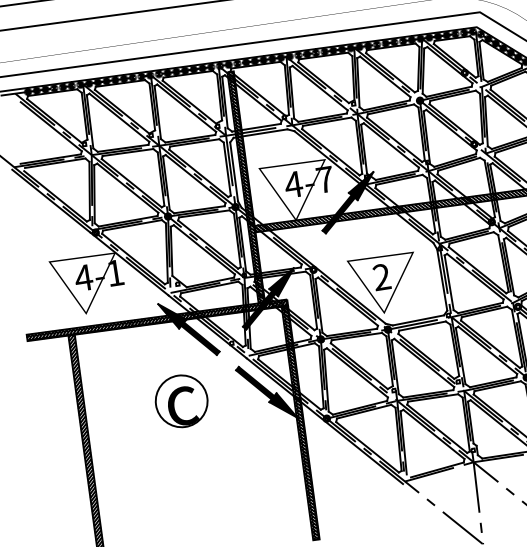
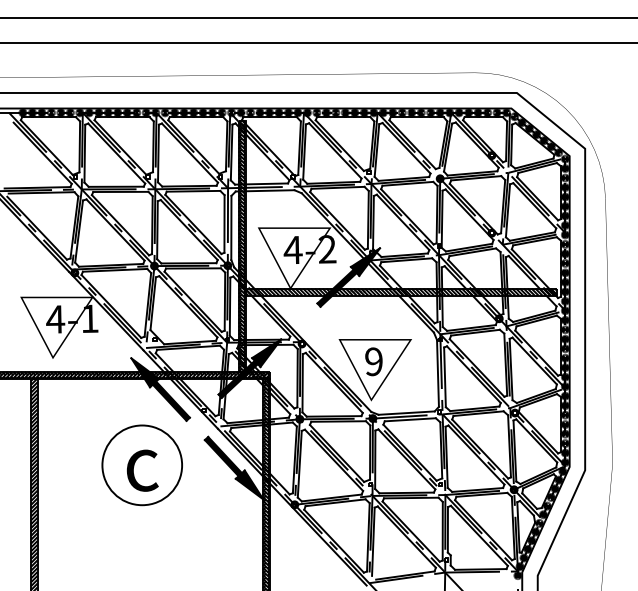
text: (325, 179) -> (327, 249), 4-7 -> 4-2
text: (381, 277) -> (373, 361), 2 -> 9
circle: (181, 401) -> (142, 465), size x1.43

